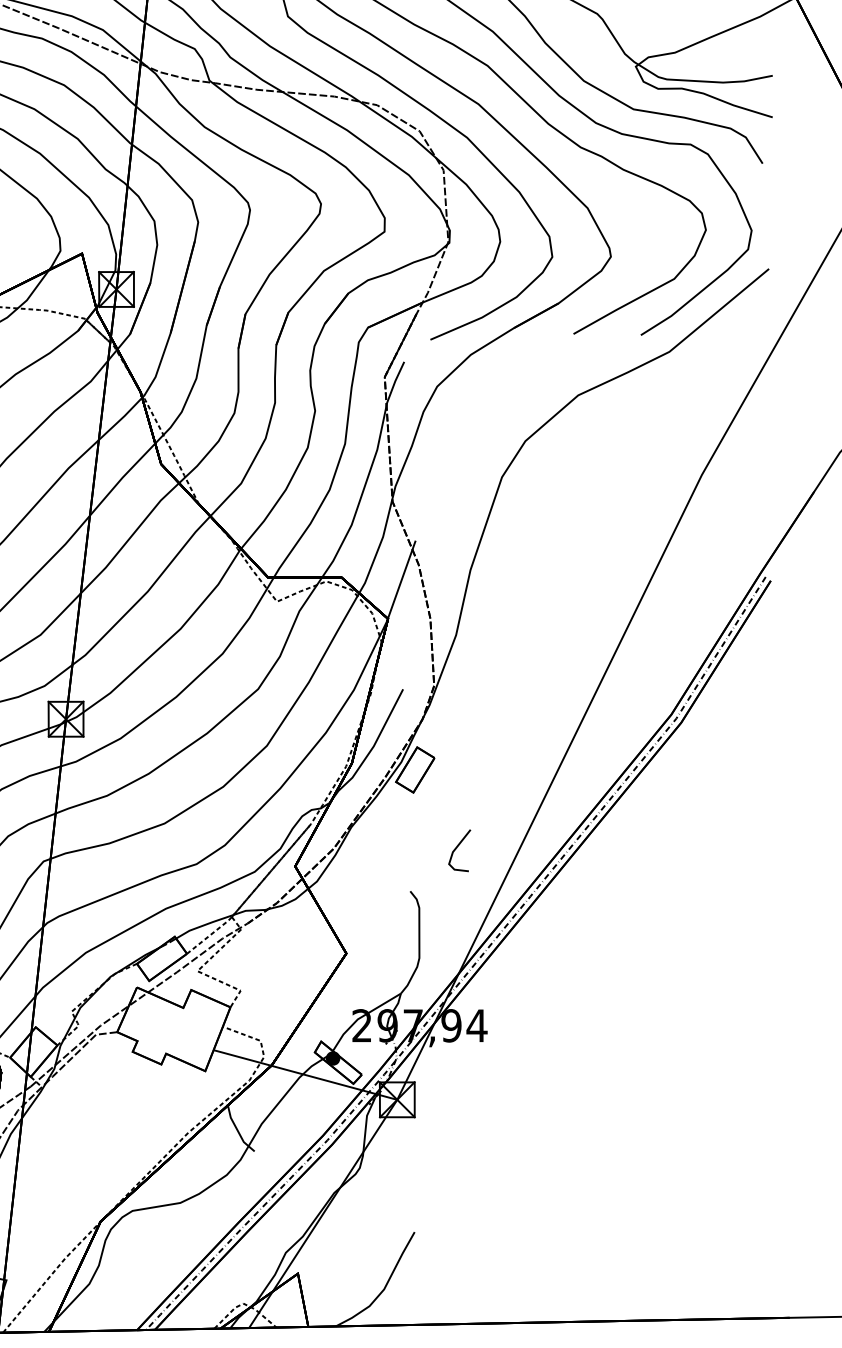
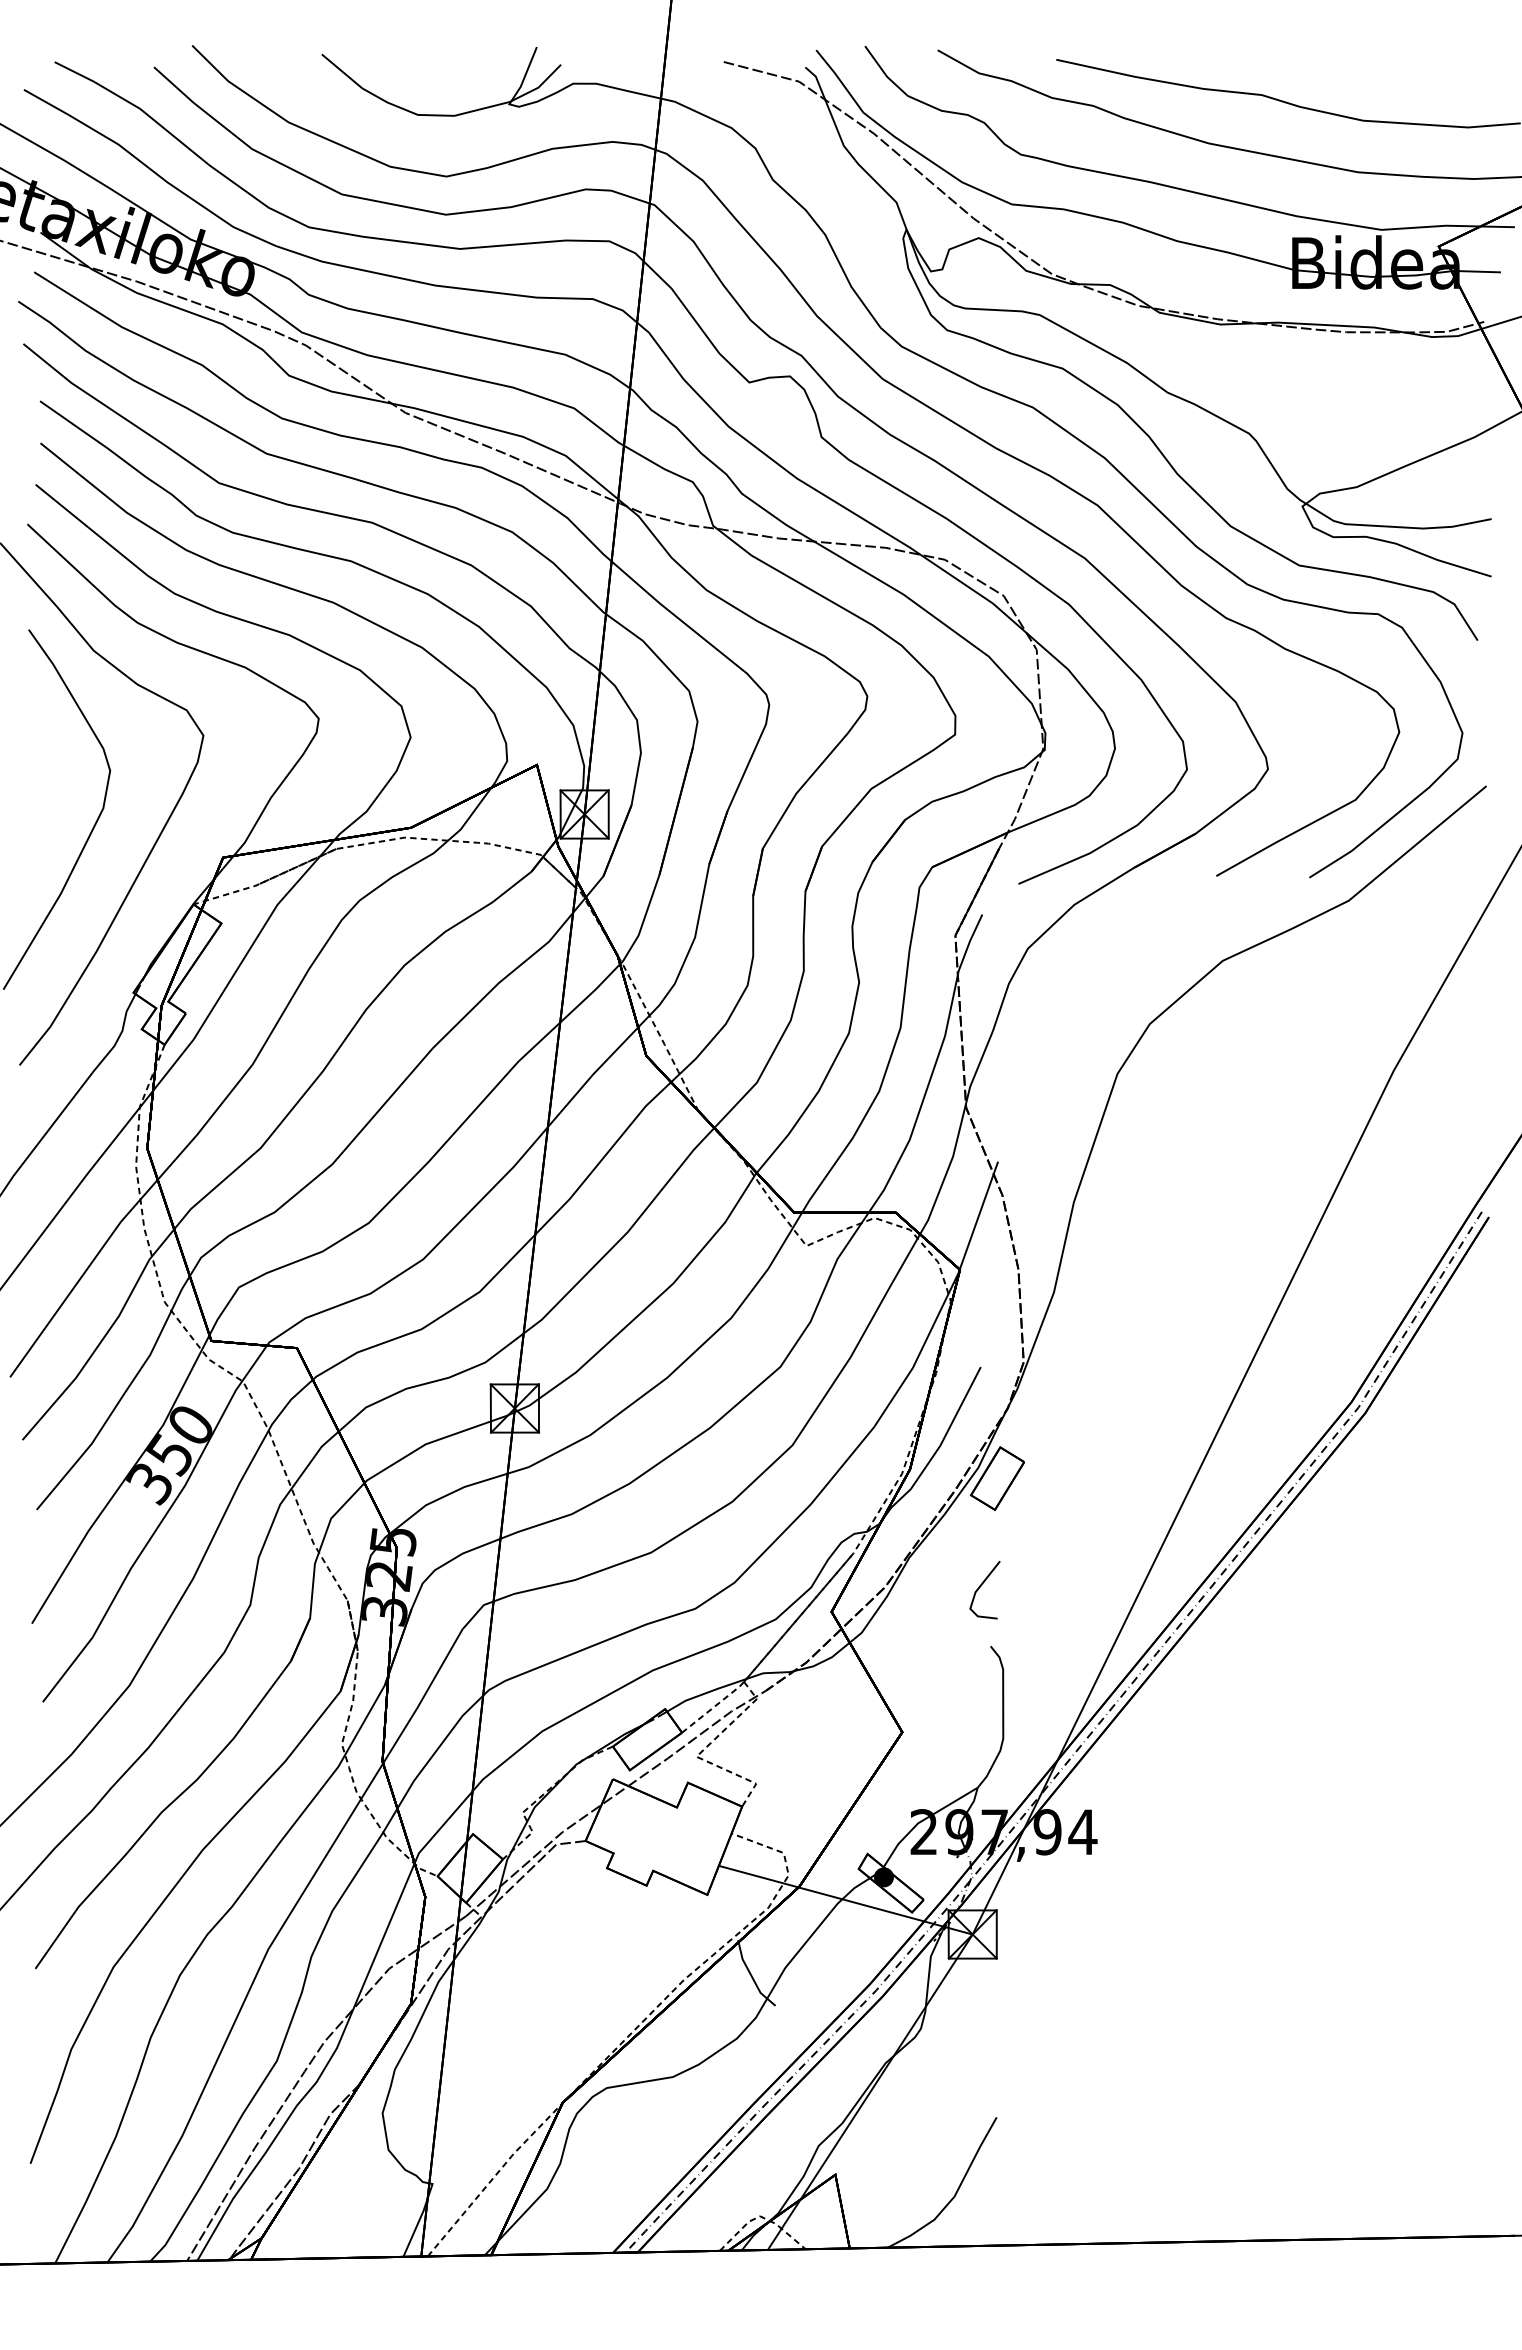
line: (457, 848) -> (981, 1586), moved

